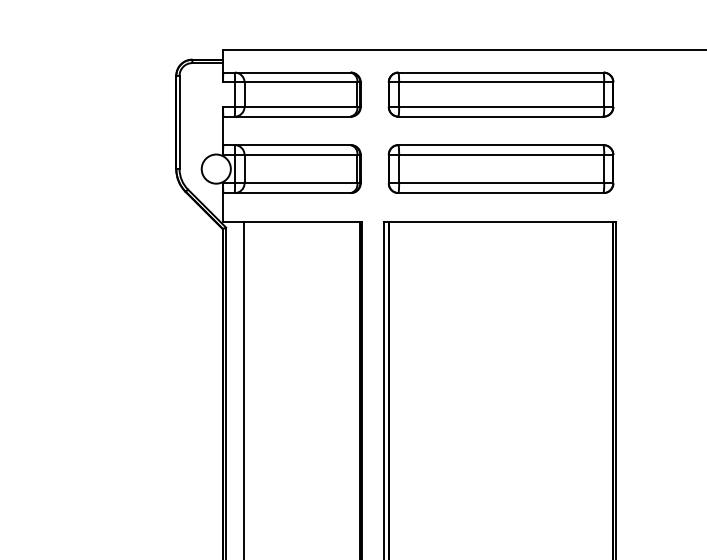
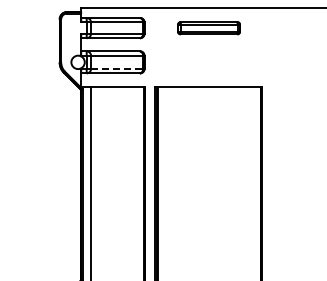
part: (499, 95) -> (208, 28), size x0.6
part: (499, 169) -> (208, 62), removed
line: (301, 182) -> (117, 68), solid -> dashed

